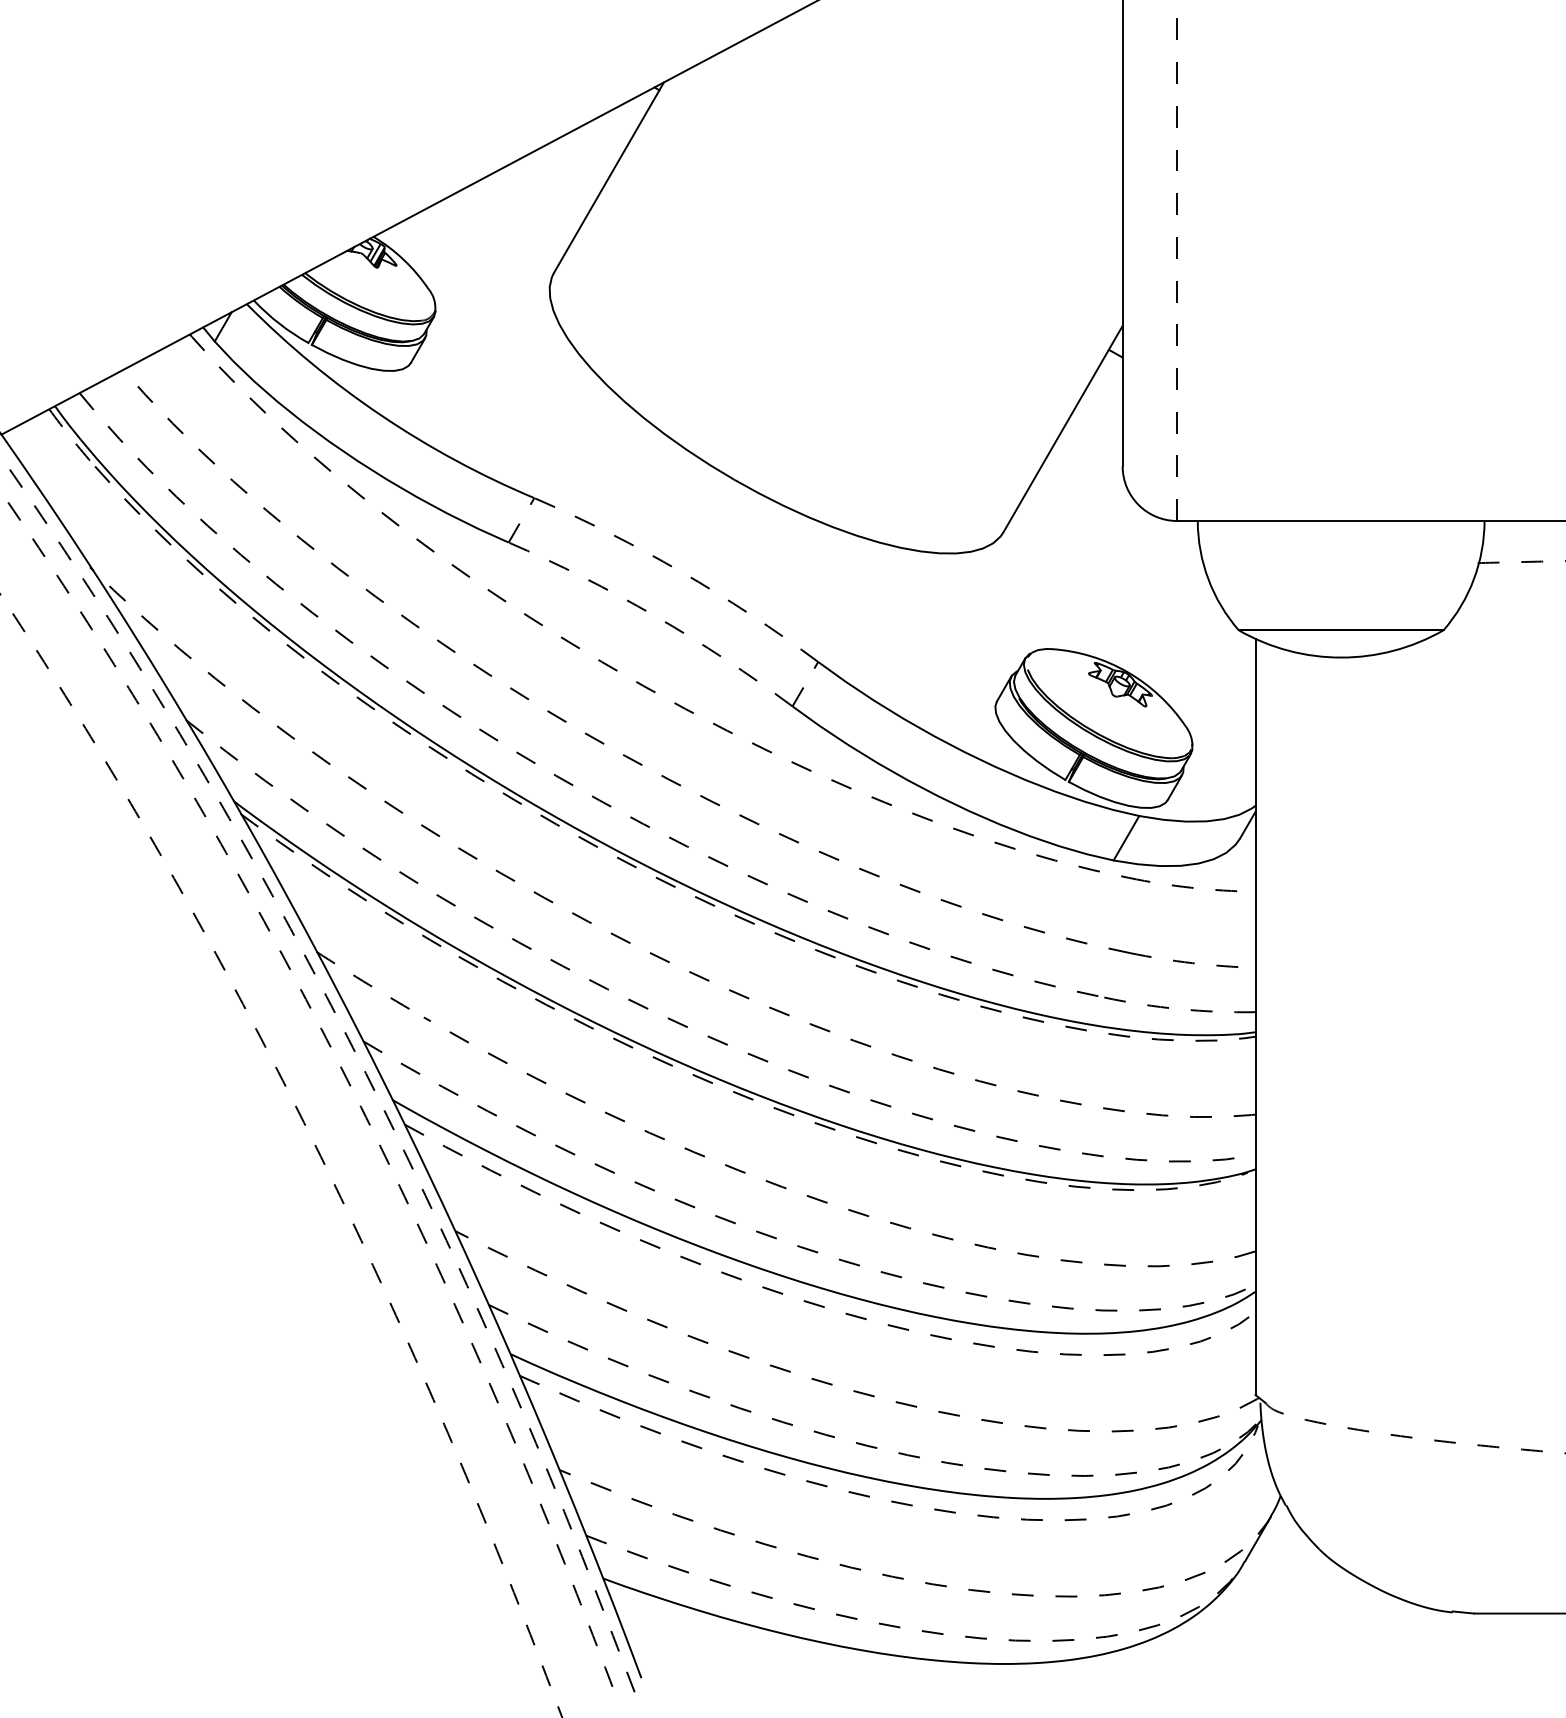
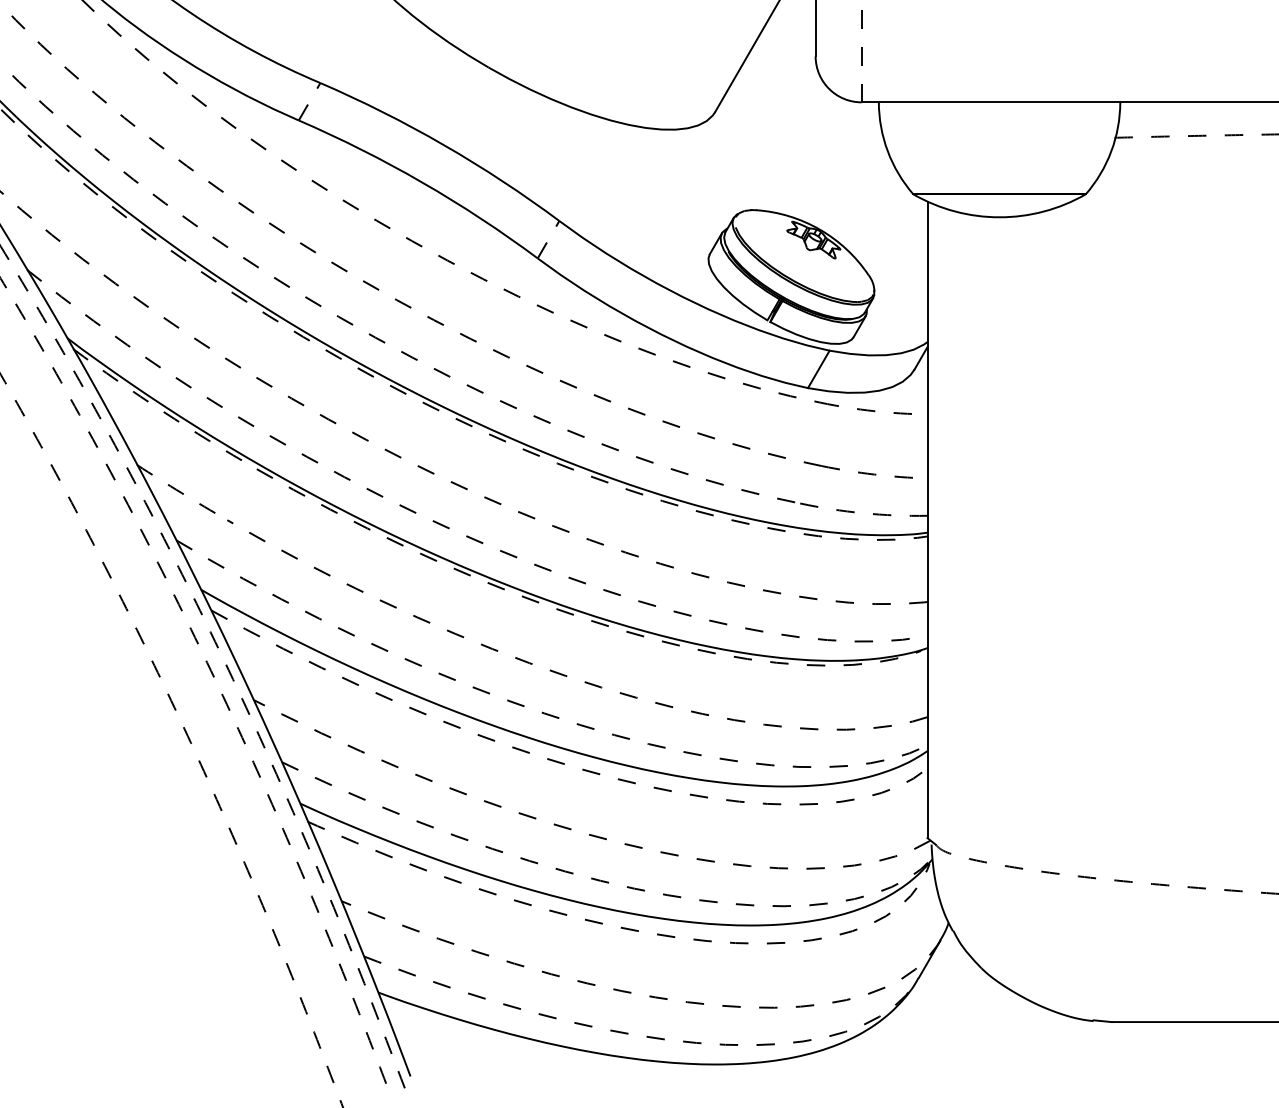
arc: (681, 571) -> (444, 144), dashed -> solid
arc: (655, 616) -> (422, 182), dashed -> solid

